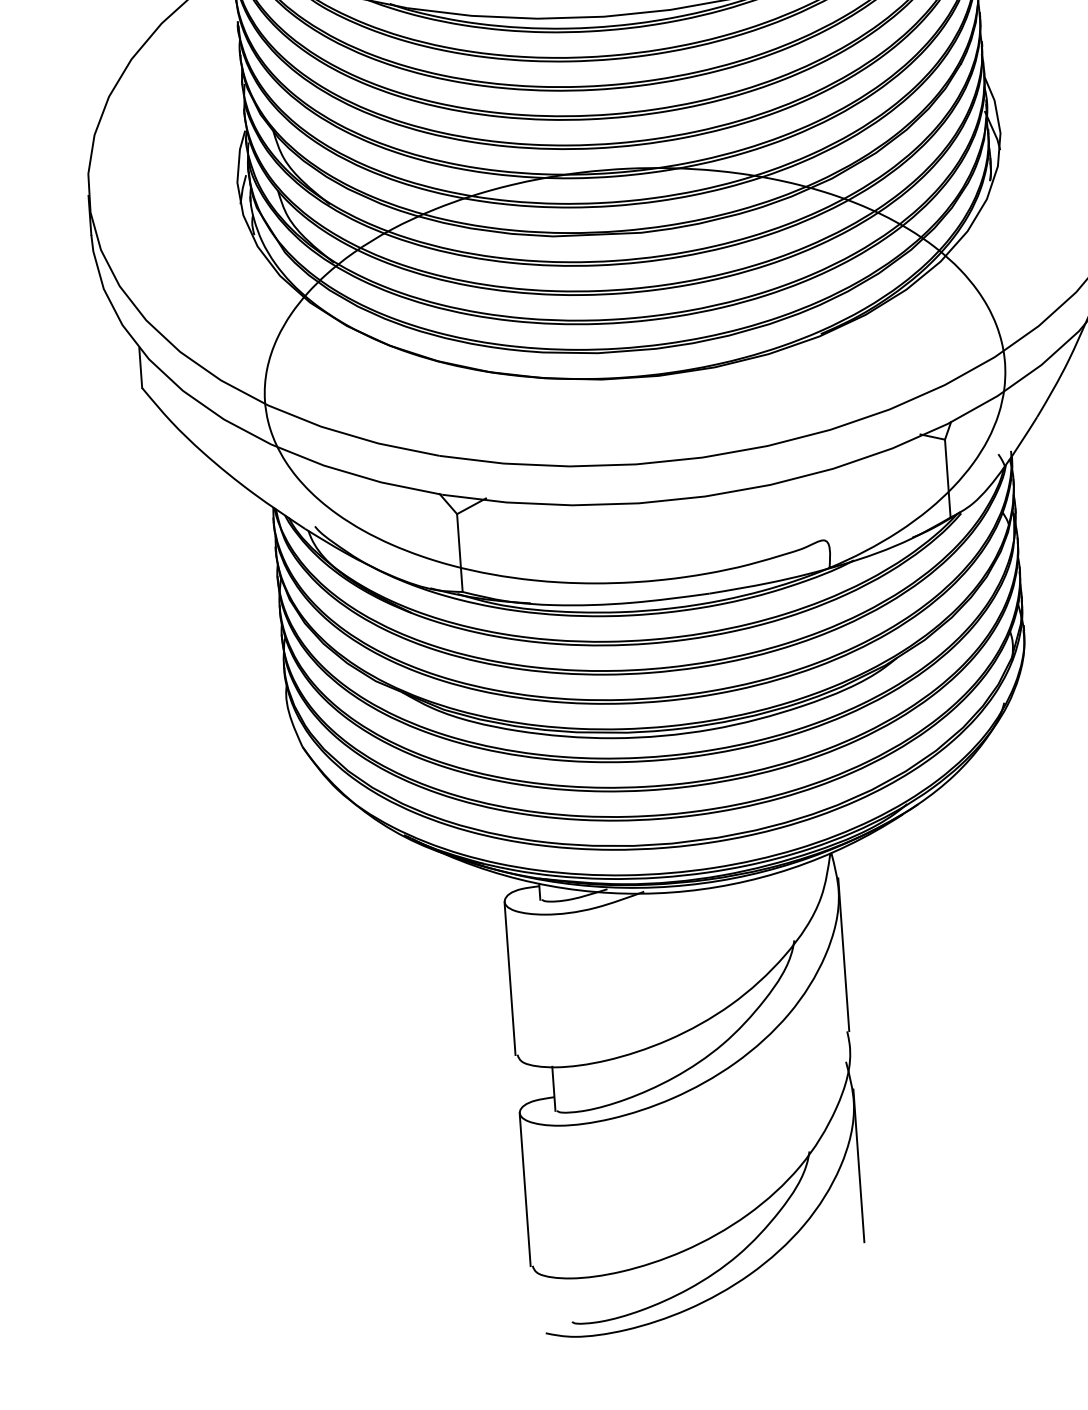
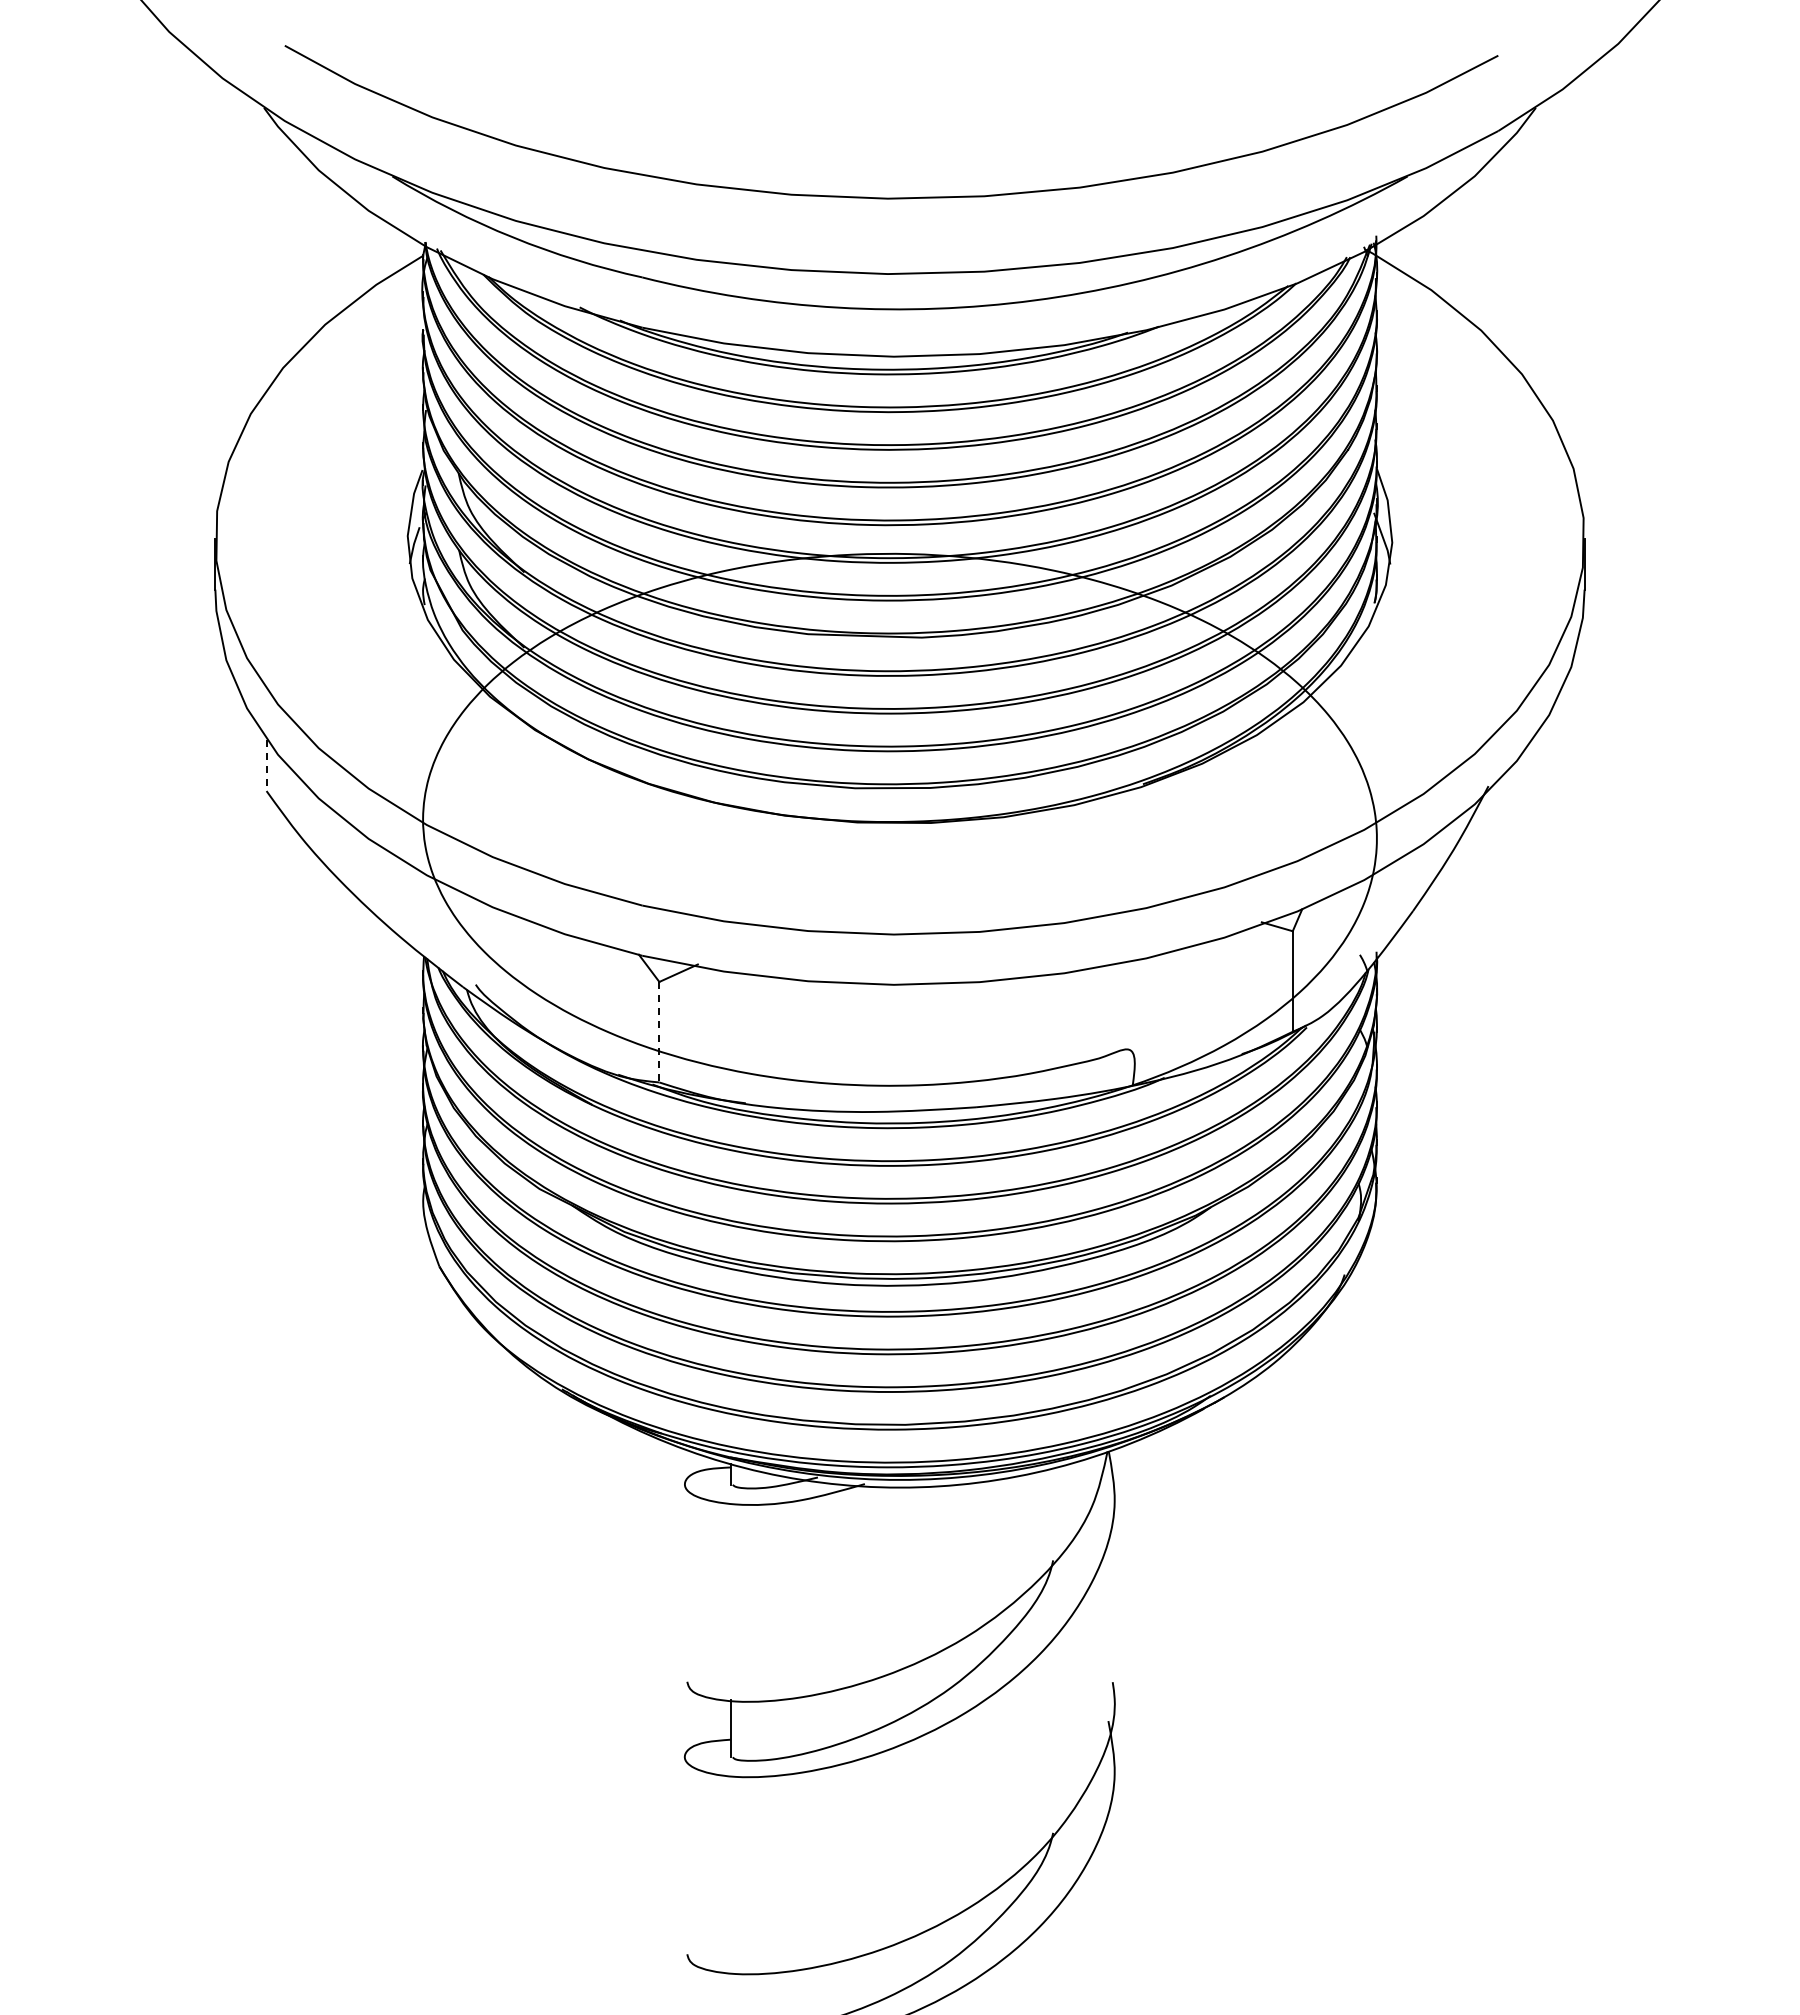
line: (140, 368) -> (266, 765), solid -> dashed
line: (460, 553) -> (659, 1032), solid -> dashed
line: (843, 954) -> (1115, 1582), removed
line: (509, 977) -> (684, 1582), removed
line: (858, 1165) -> (1115, 1855), removed
line: (525, 1189) -> (684, 1855), removed

